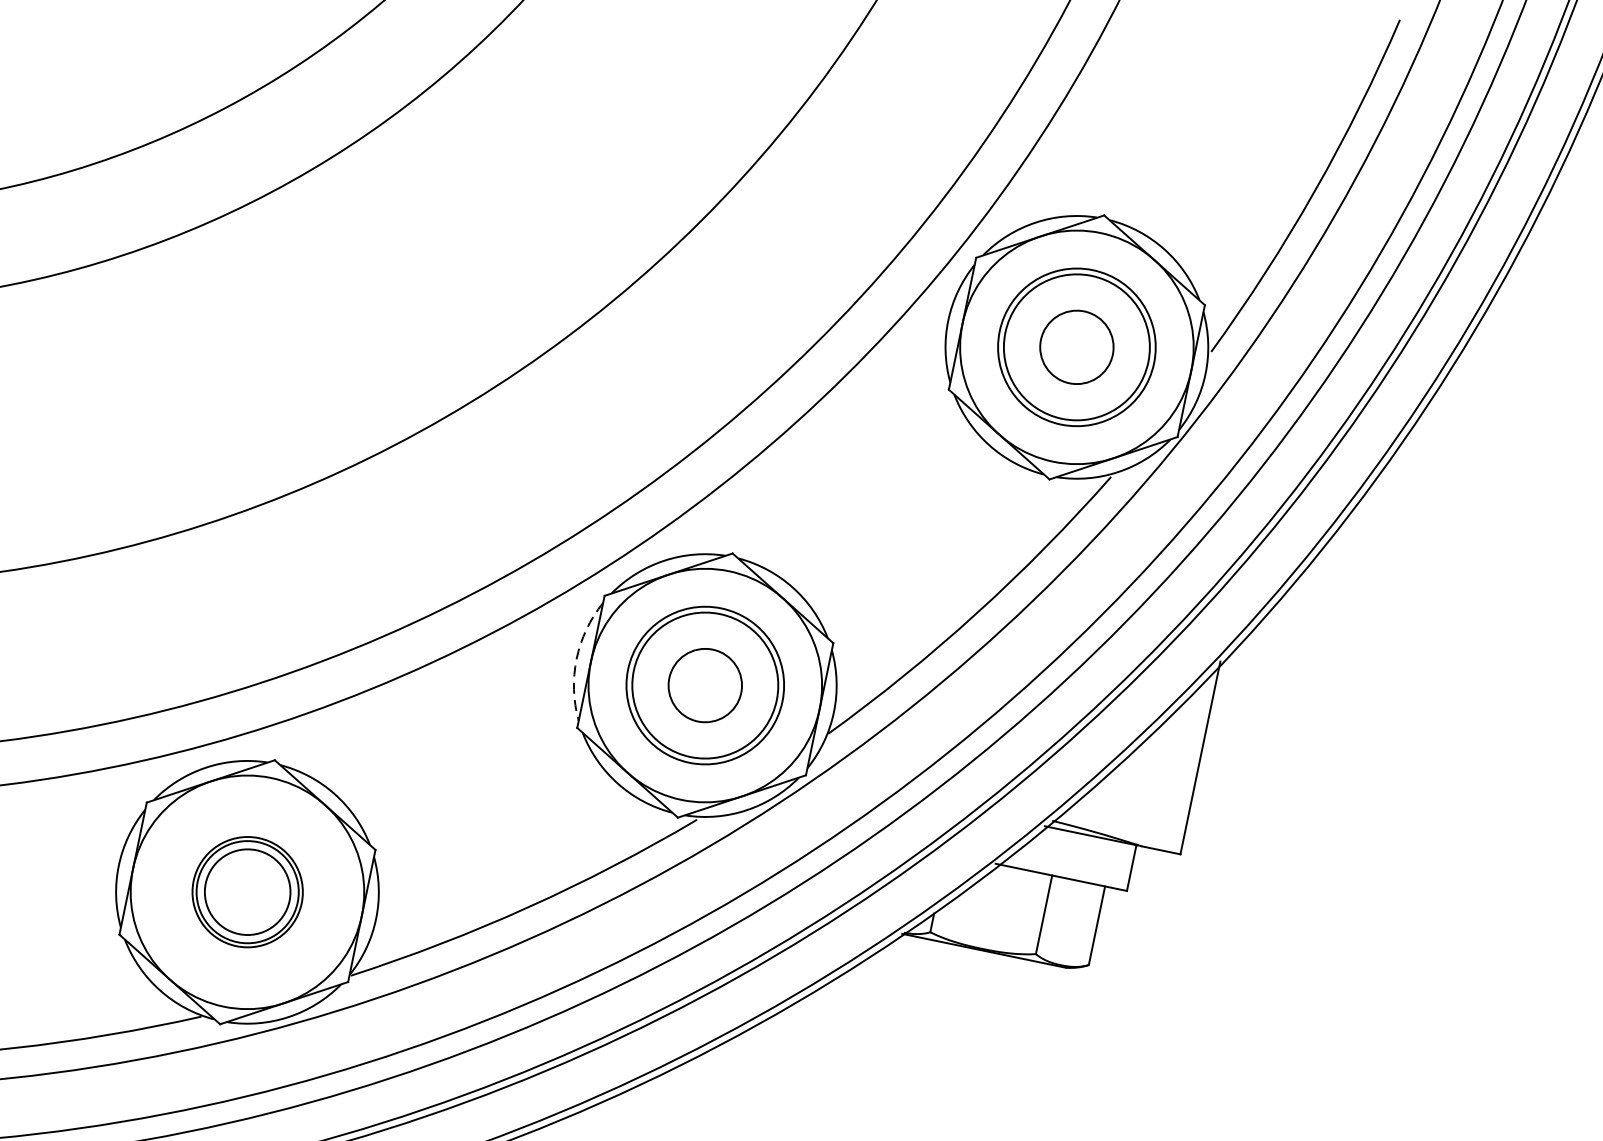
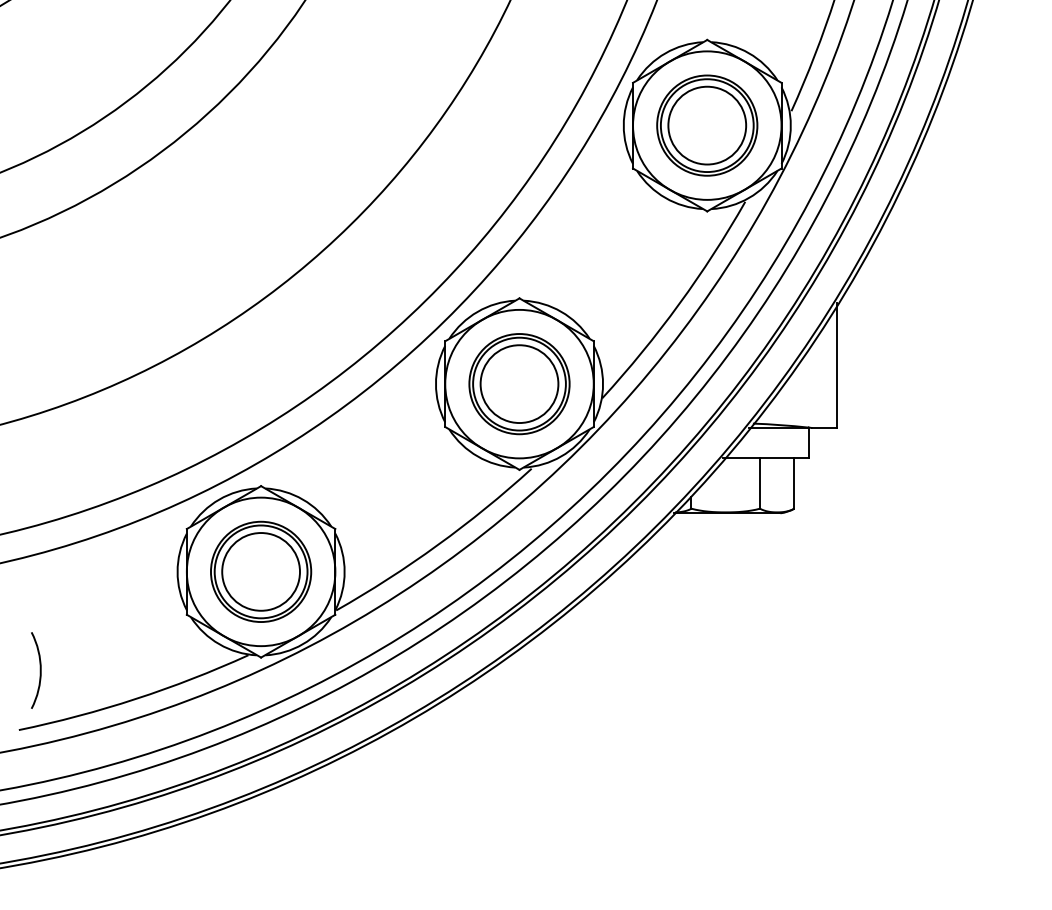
circle: (1077, 347) -> (707, 125), size x1.67
arc: (575, 659) -> (435, 384), dashed -> solid
circle: (705, 686) -> (519, 384), size x1.67
part: (248, 891) -> (261, 571), size x1.43

